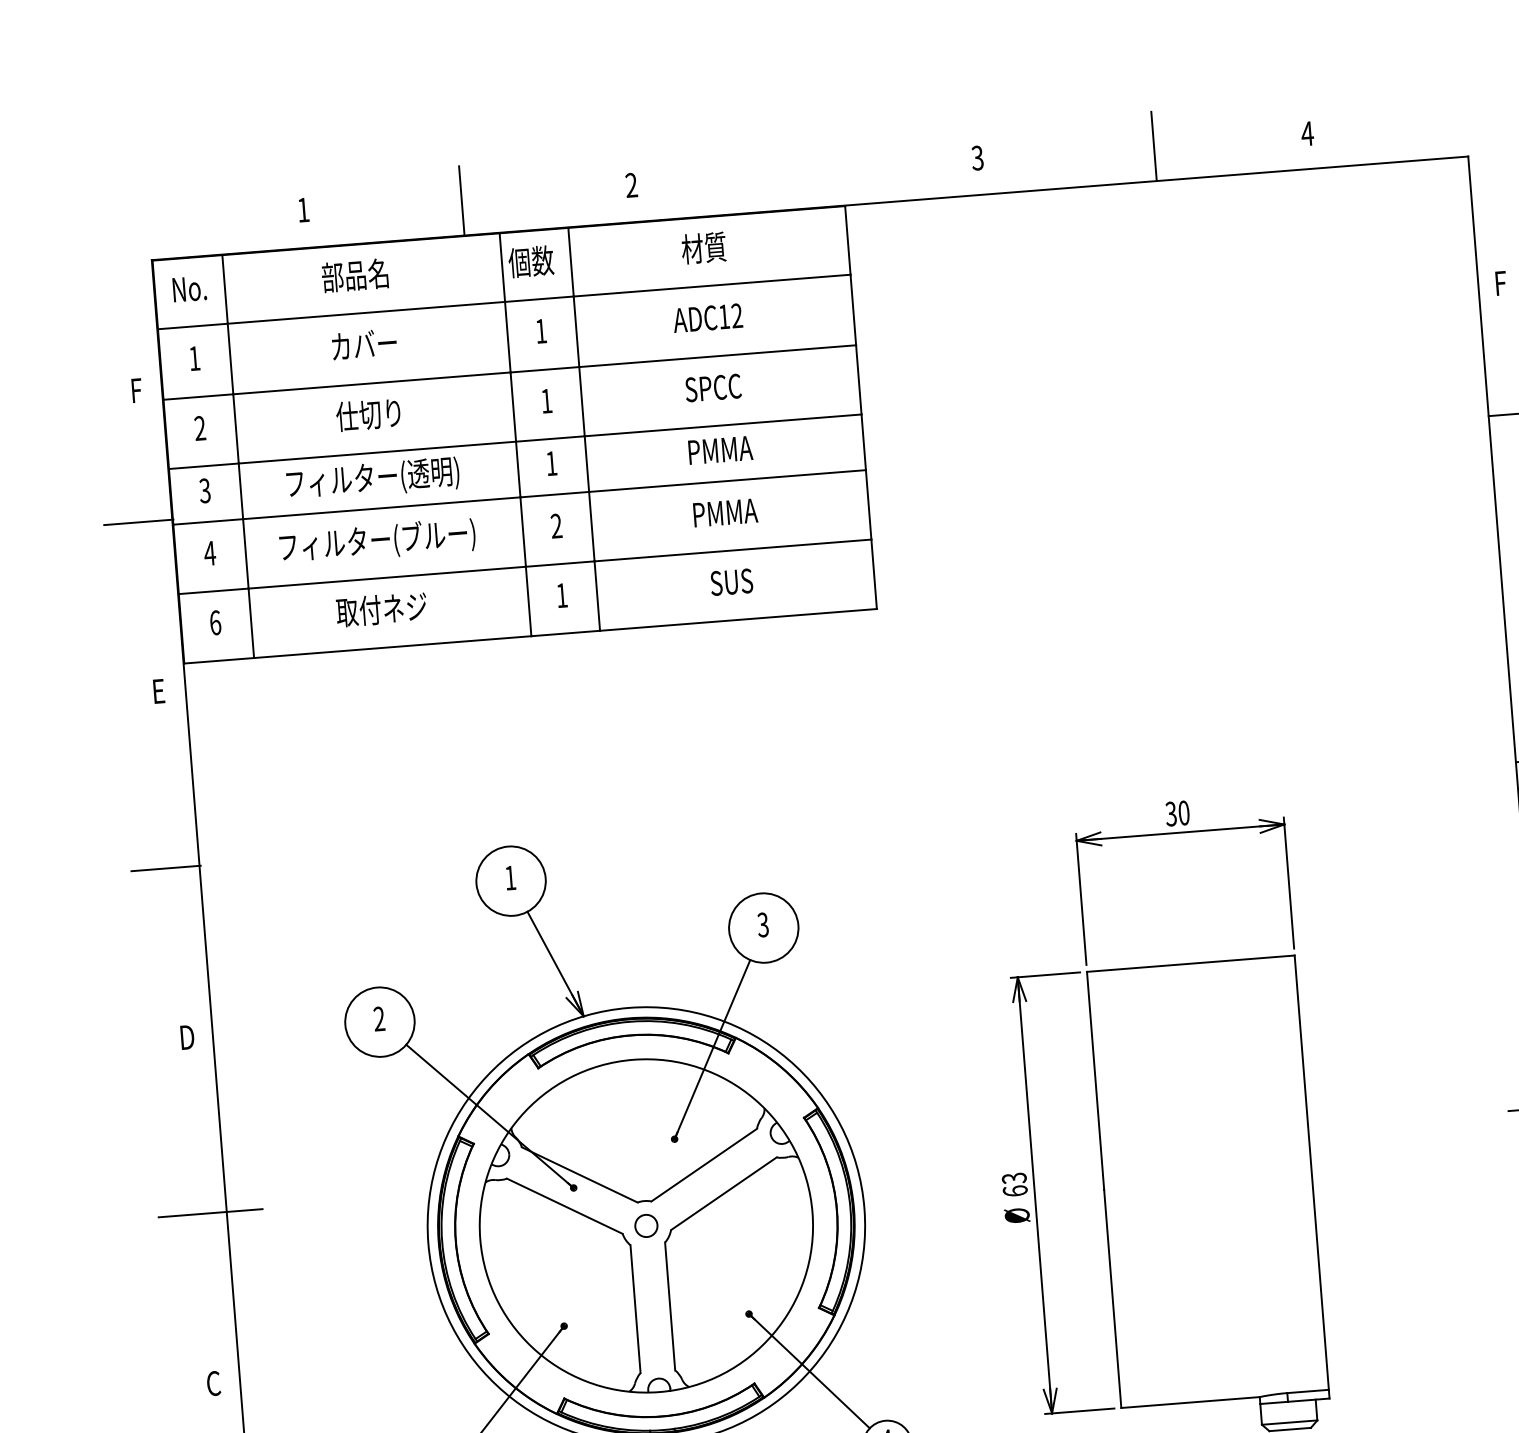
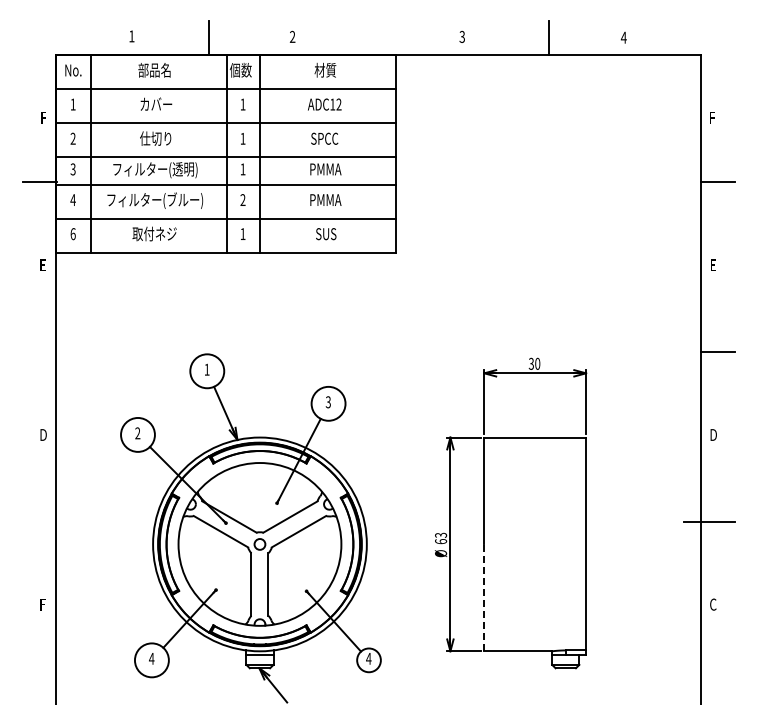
line: (165, 867) -> (39, 351), removed
line: (209, 1213) -> (47, 521), removed
line: (1112, 1298) -> (484, 597), solid -> dashed
text: (214, 1383) -> (43, 604), C -> F

